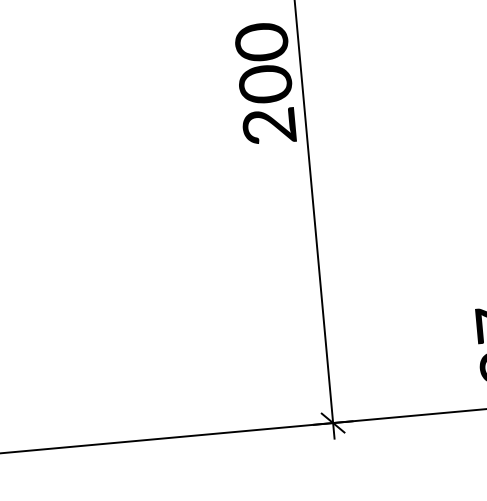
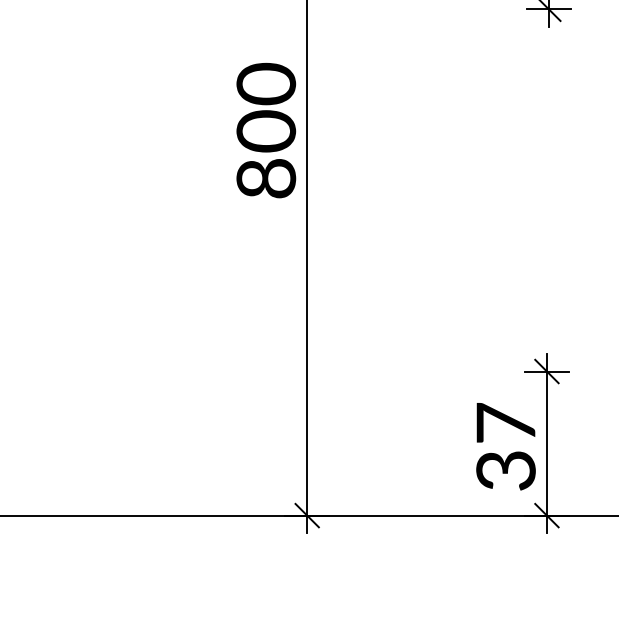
text: (269, 126) -> (266, 178), 200 -> 800

